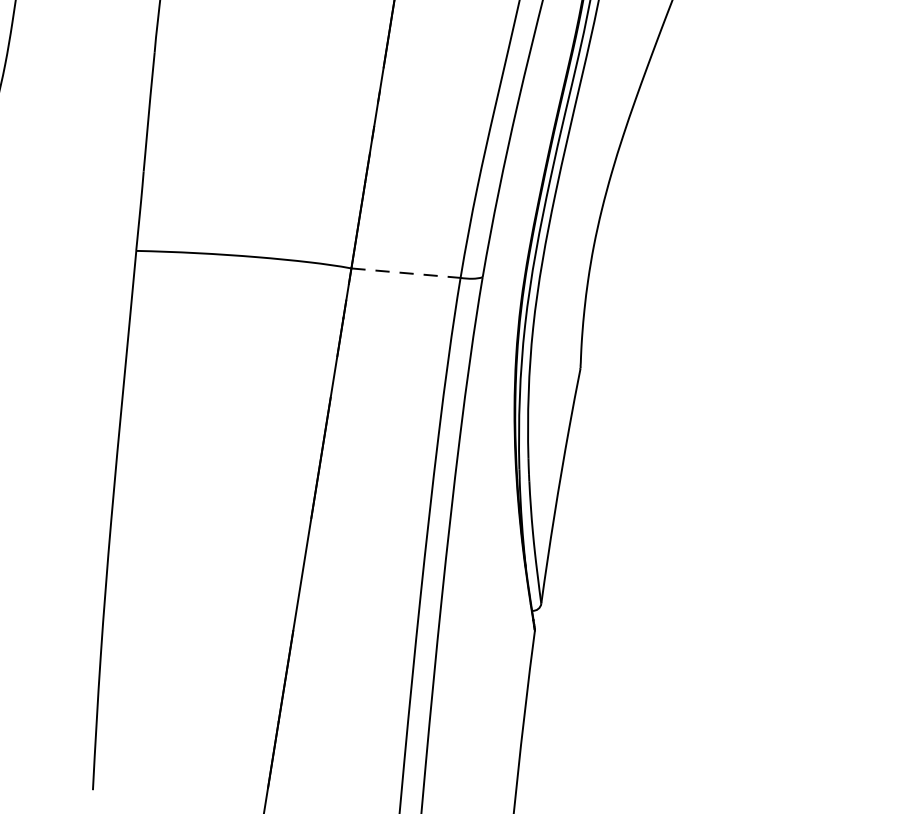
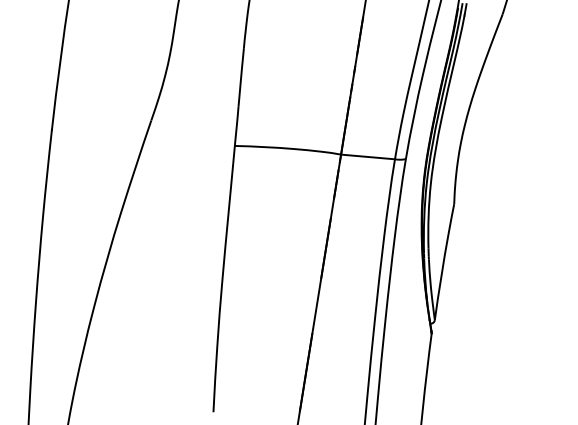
line: (406, 274) -> (368, 157), dashed -> solid

